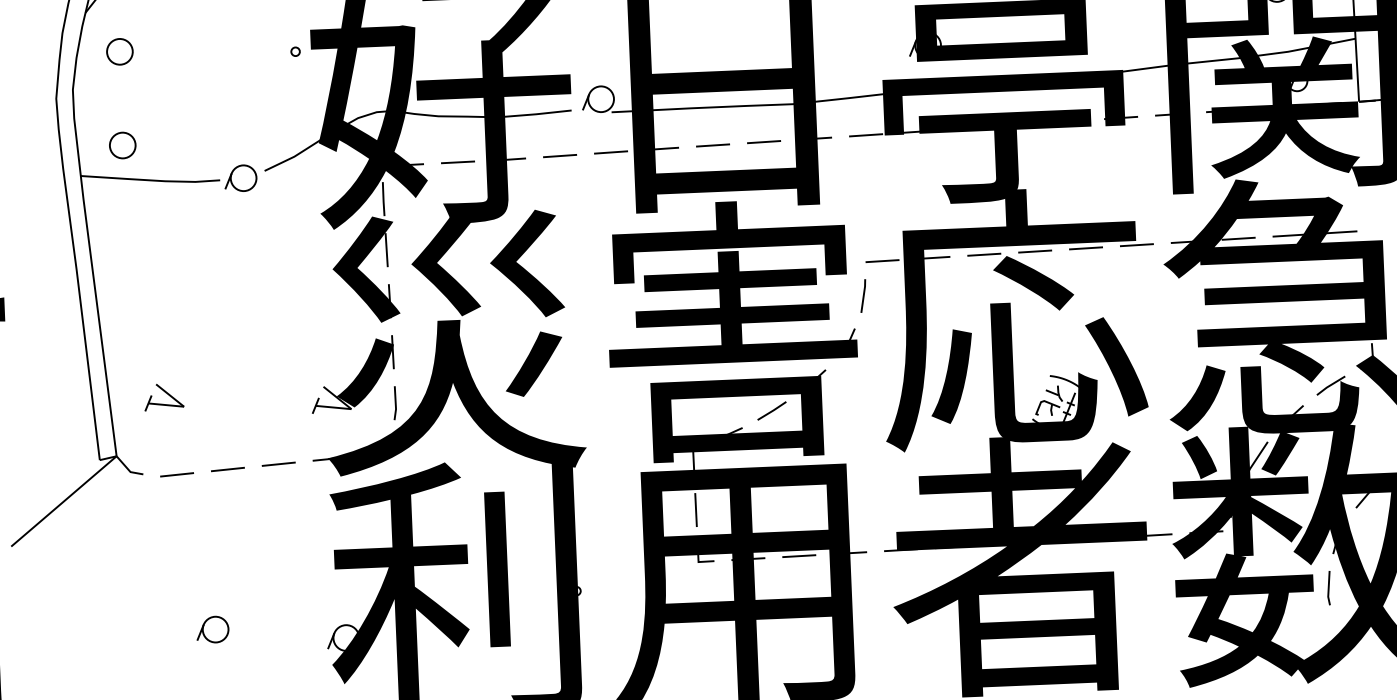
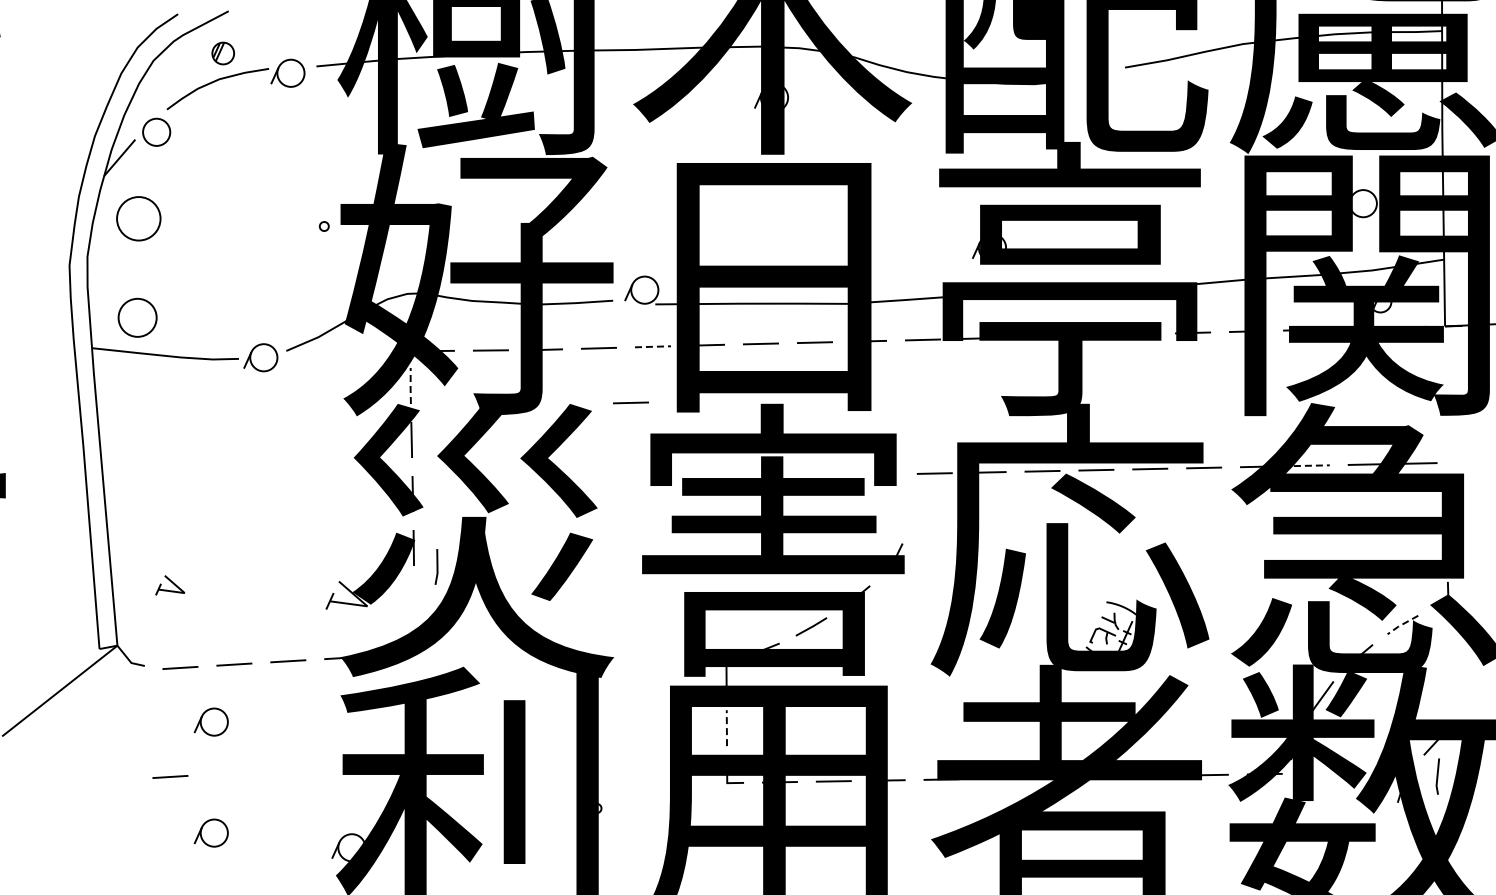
circle: (119, 51) -> (138, 218), size x1.6
circle: (122, 145) -> (137, 317), size x1.4
line: (611, 152) -> (653, 346), solid -> dashed
line: (383, 199) -> (410, 386), solid -> dashed
line: (592, 206) -> (630, 402), added
line: (1238, 238) -> (1311, 465), solid -> dashed
line: (862, 296) -> (912, 509), removed
line: (1329, 385) -> (1401, 624), solid -> dashed
part: (164, 397) -> (170, 585), size x0.7
line: (394, 402) -> (436, 566), moved
line: (695, 510) -> (726, 728), solid -> dashed
part: (207, 524) -> (210, 721), added
line: (171, 577) -> (170, 776), added
line: (1328, 588) -> (1437, 776), moved

